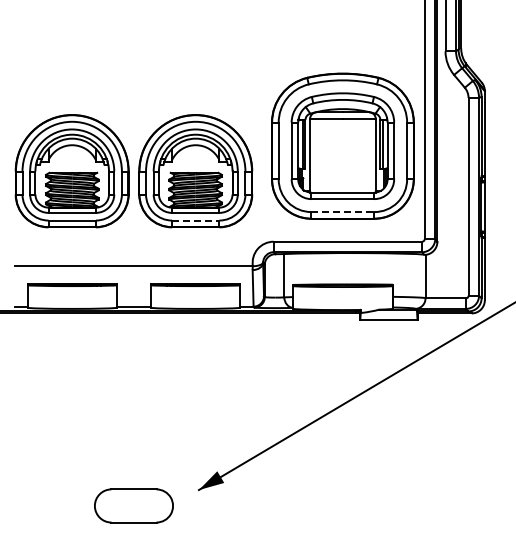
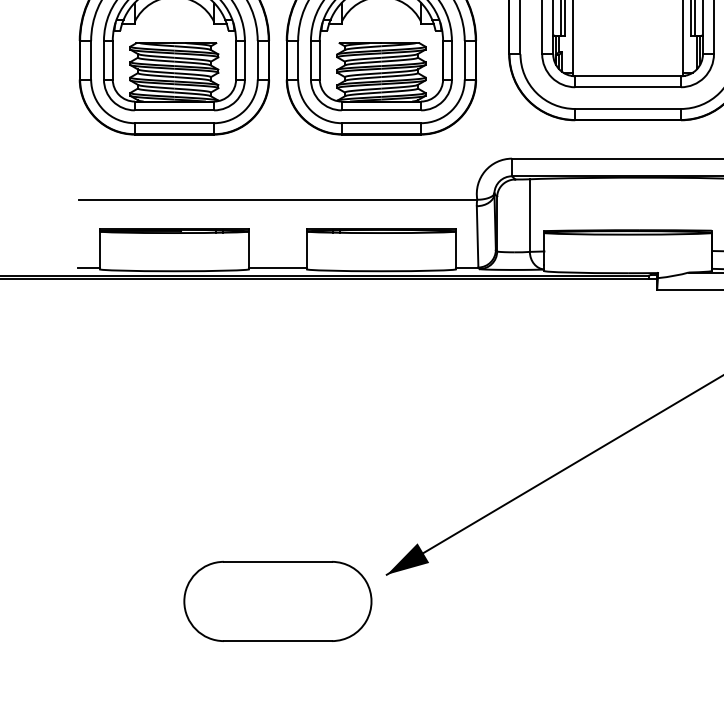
line: (342, 212) -> (627, 109), dashed -> solid
line: (195, 220) -> (381, 123), dashed -> solid
part: (133, 505) -> (277, 600), size x1.43

